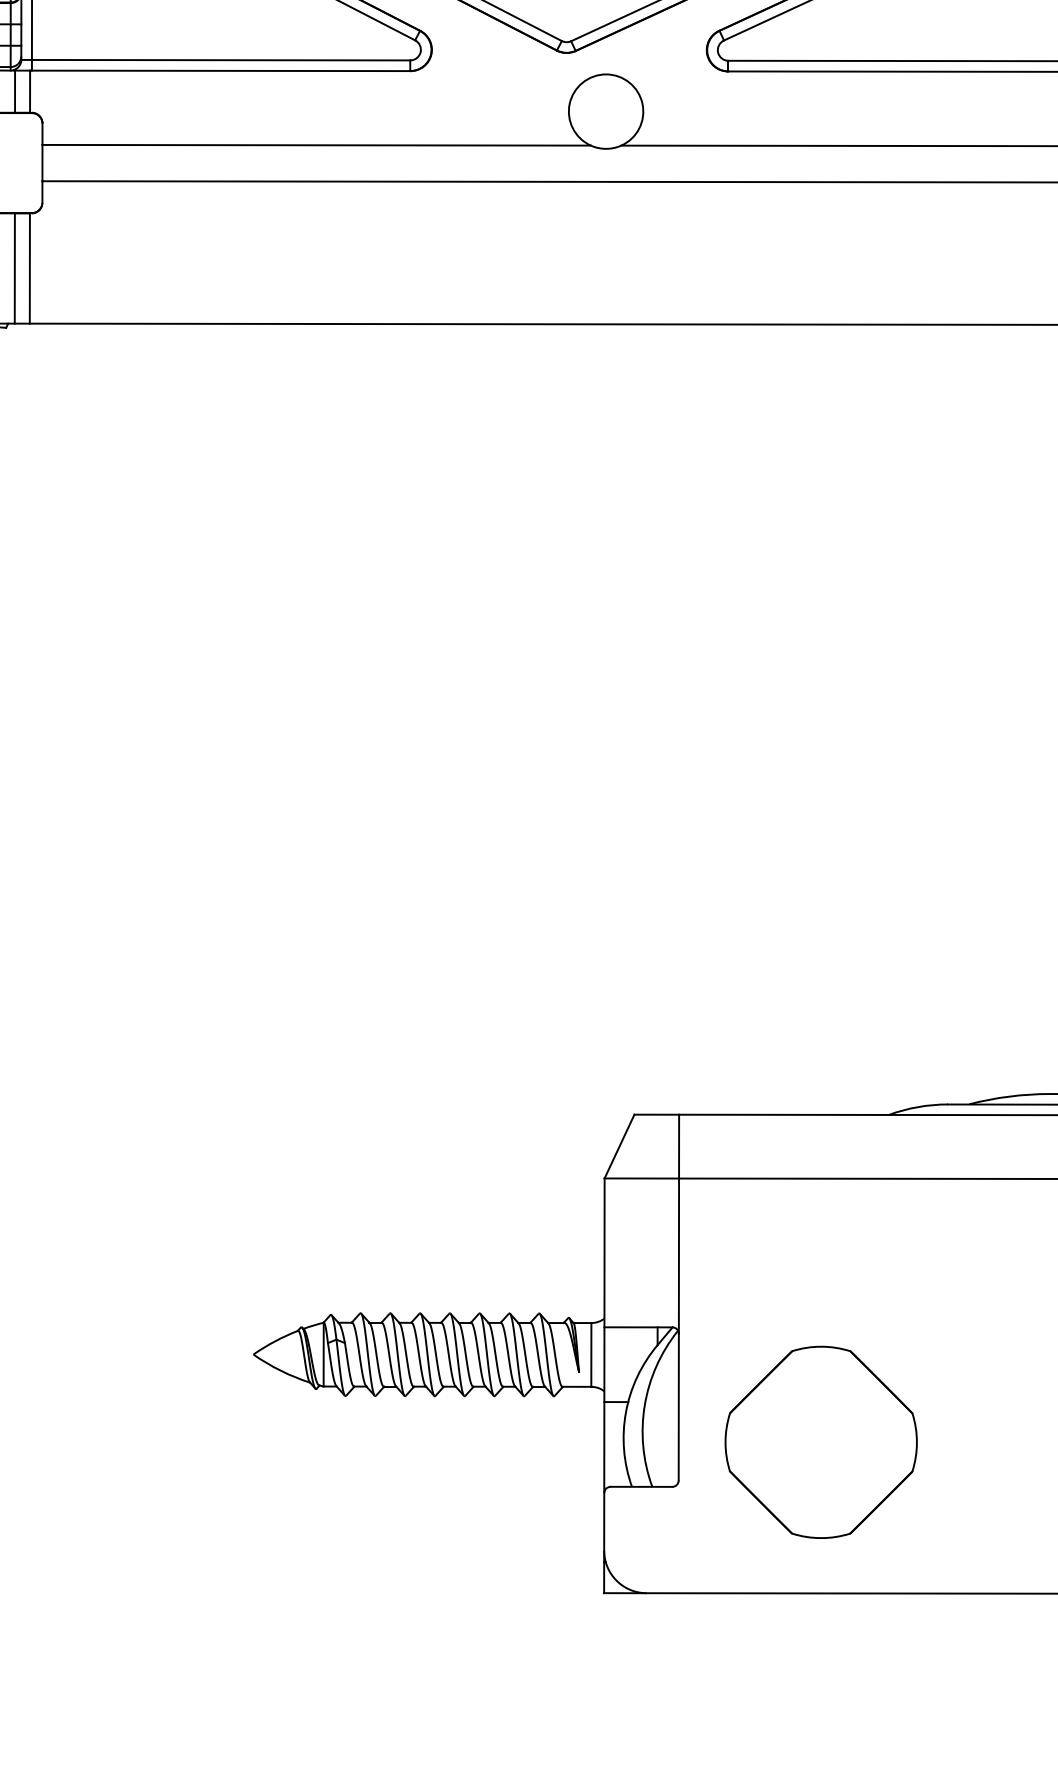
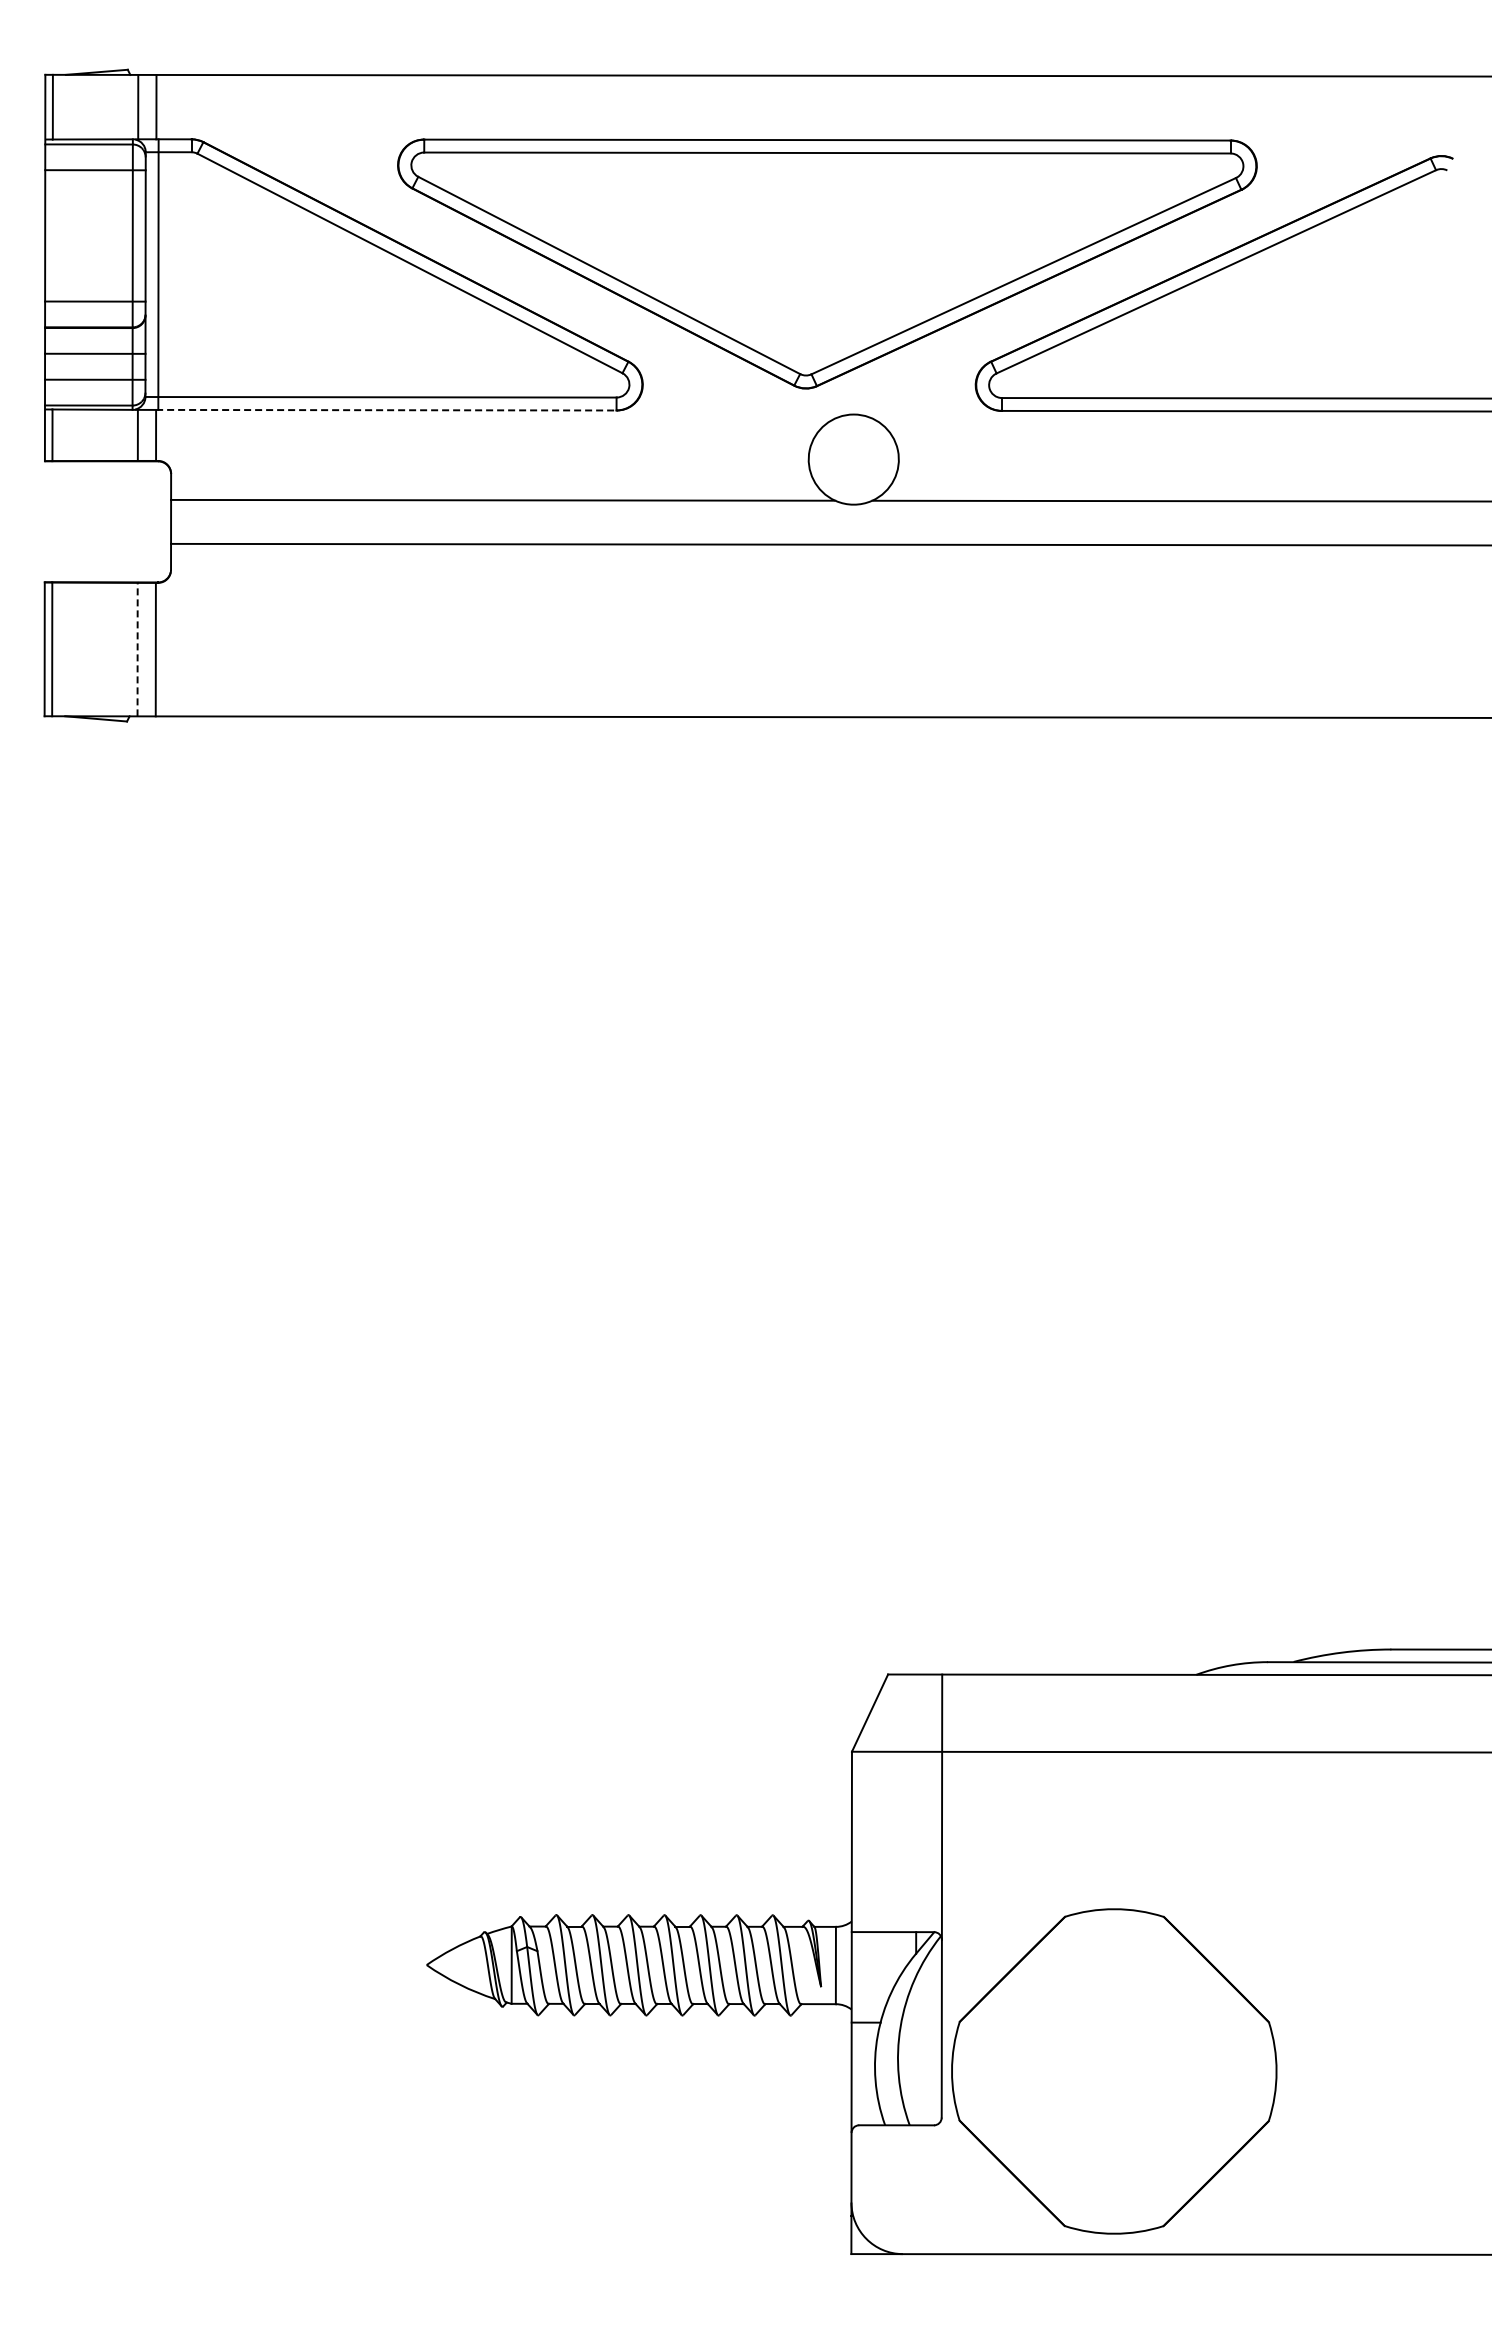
line: (221, 71) -> (387, 410), solid -> dashed
line: (14, 268) -> (137, 649), solid -> dashed
part: (821, 1442) -> (1114, 2071), size x1.4

